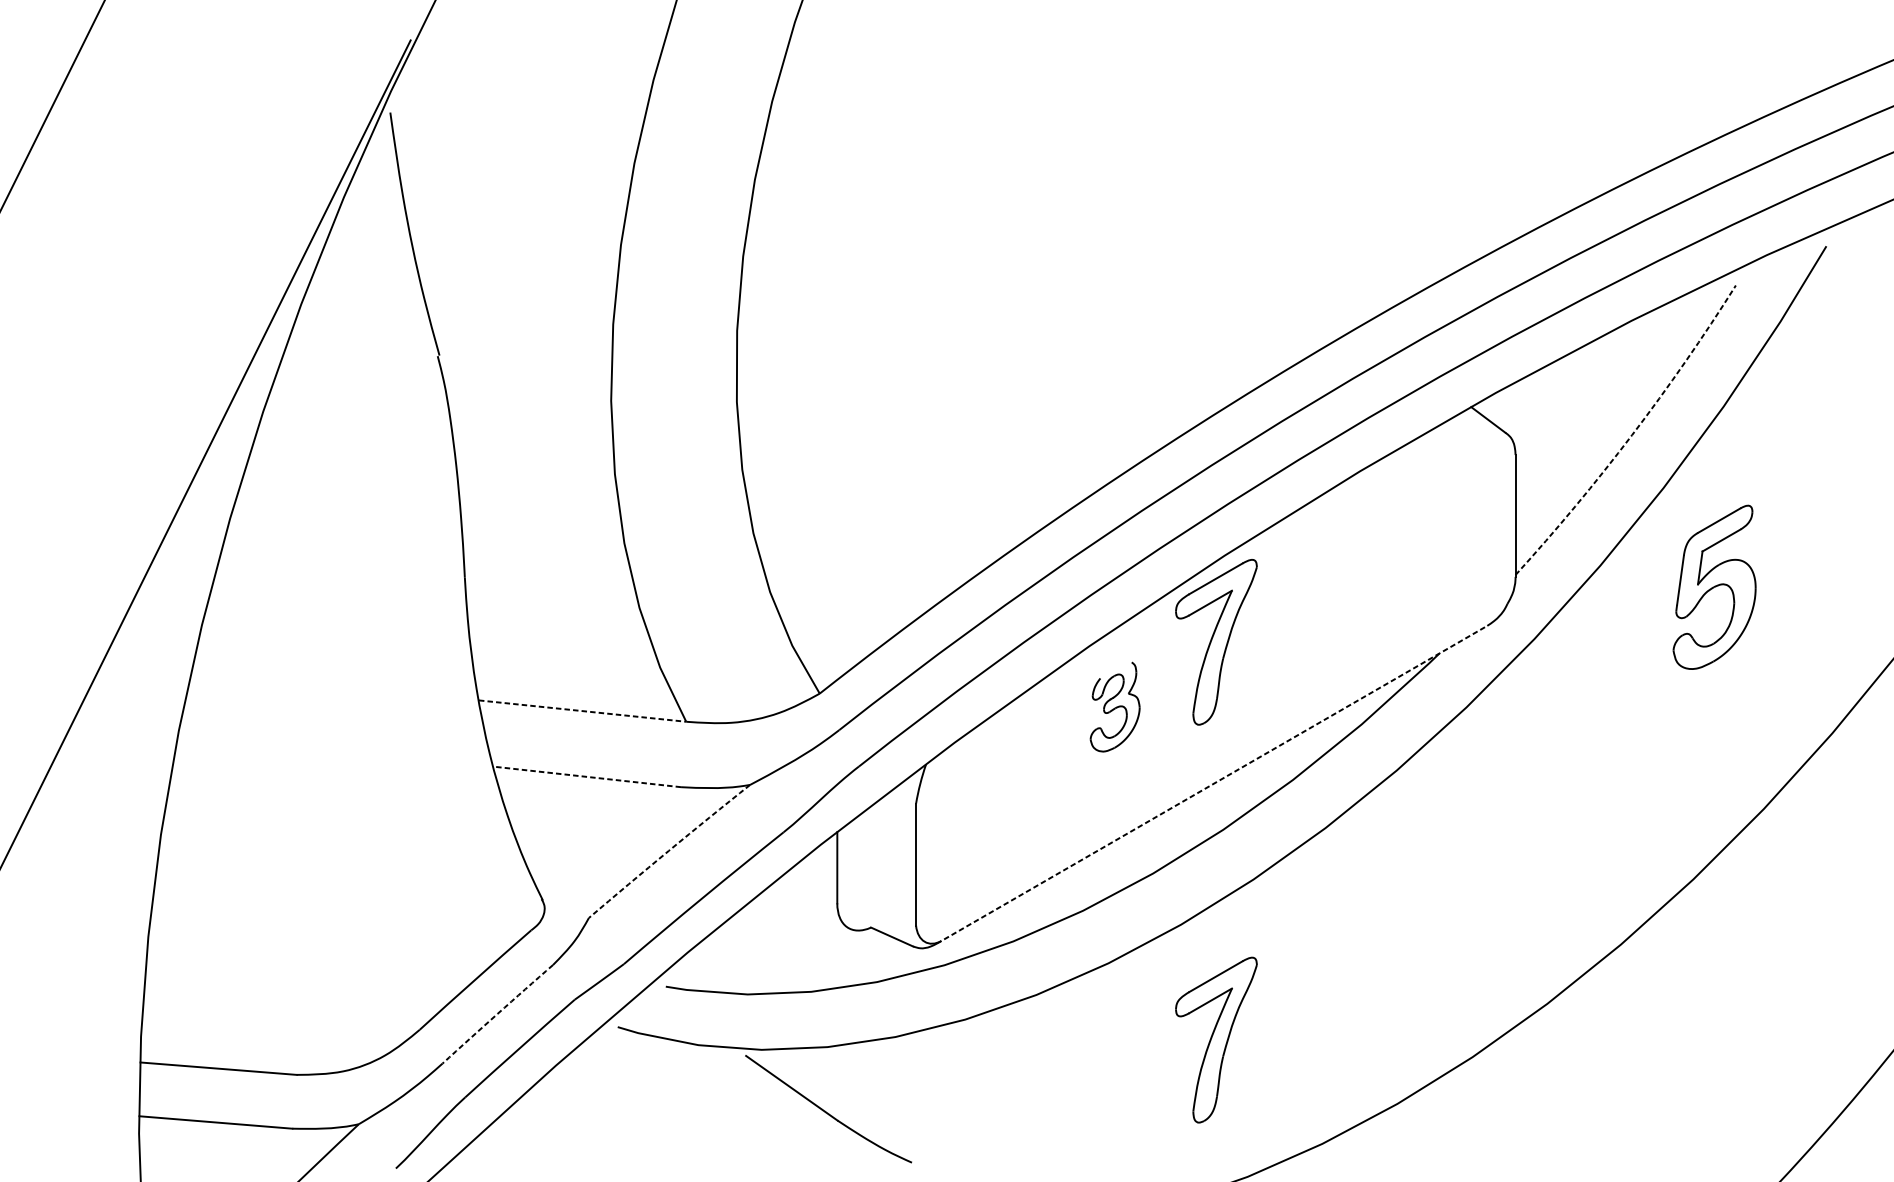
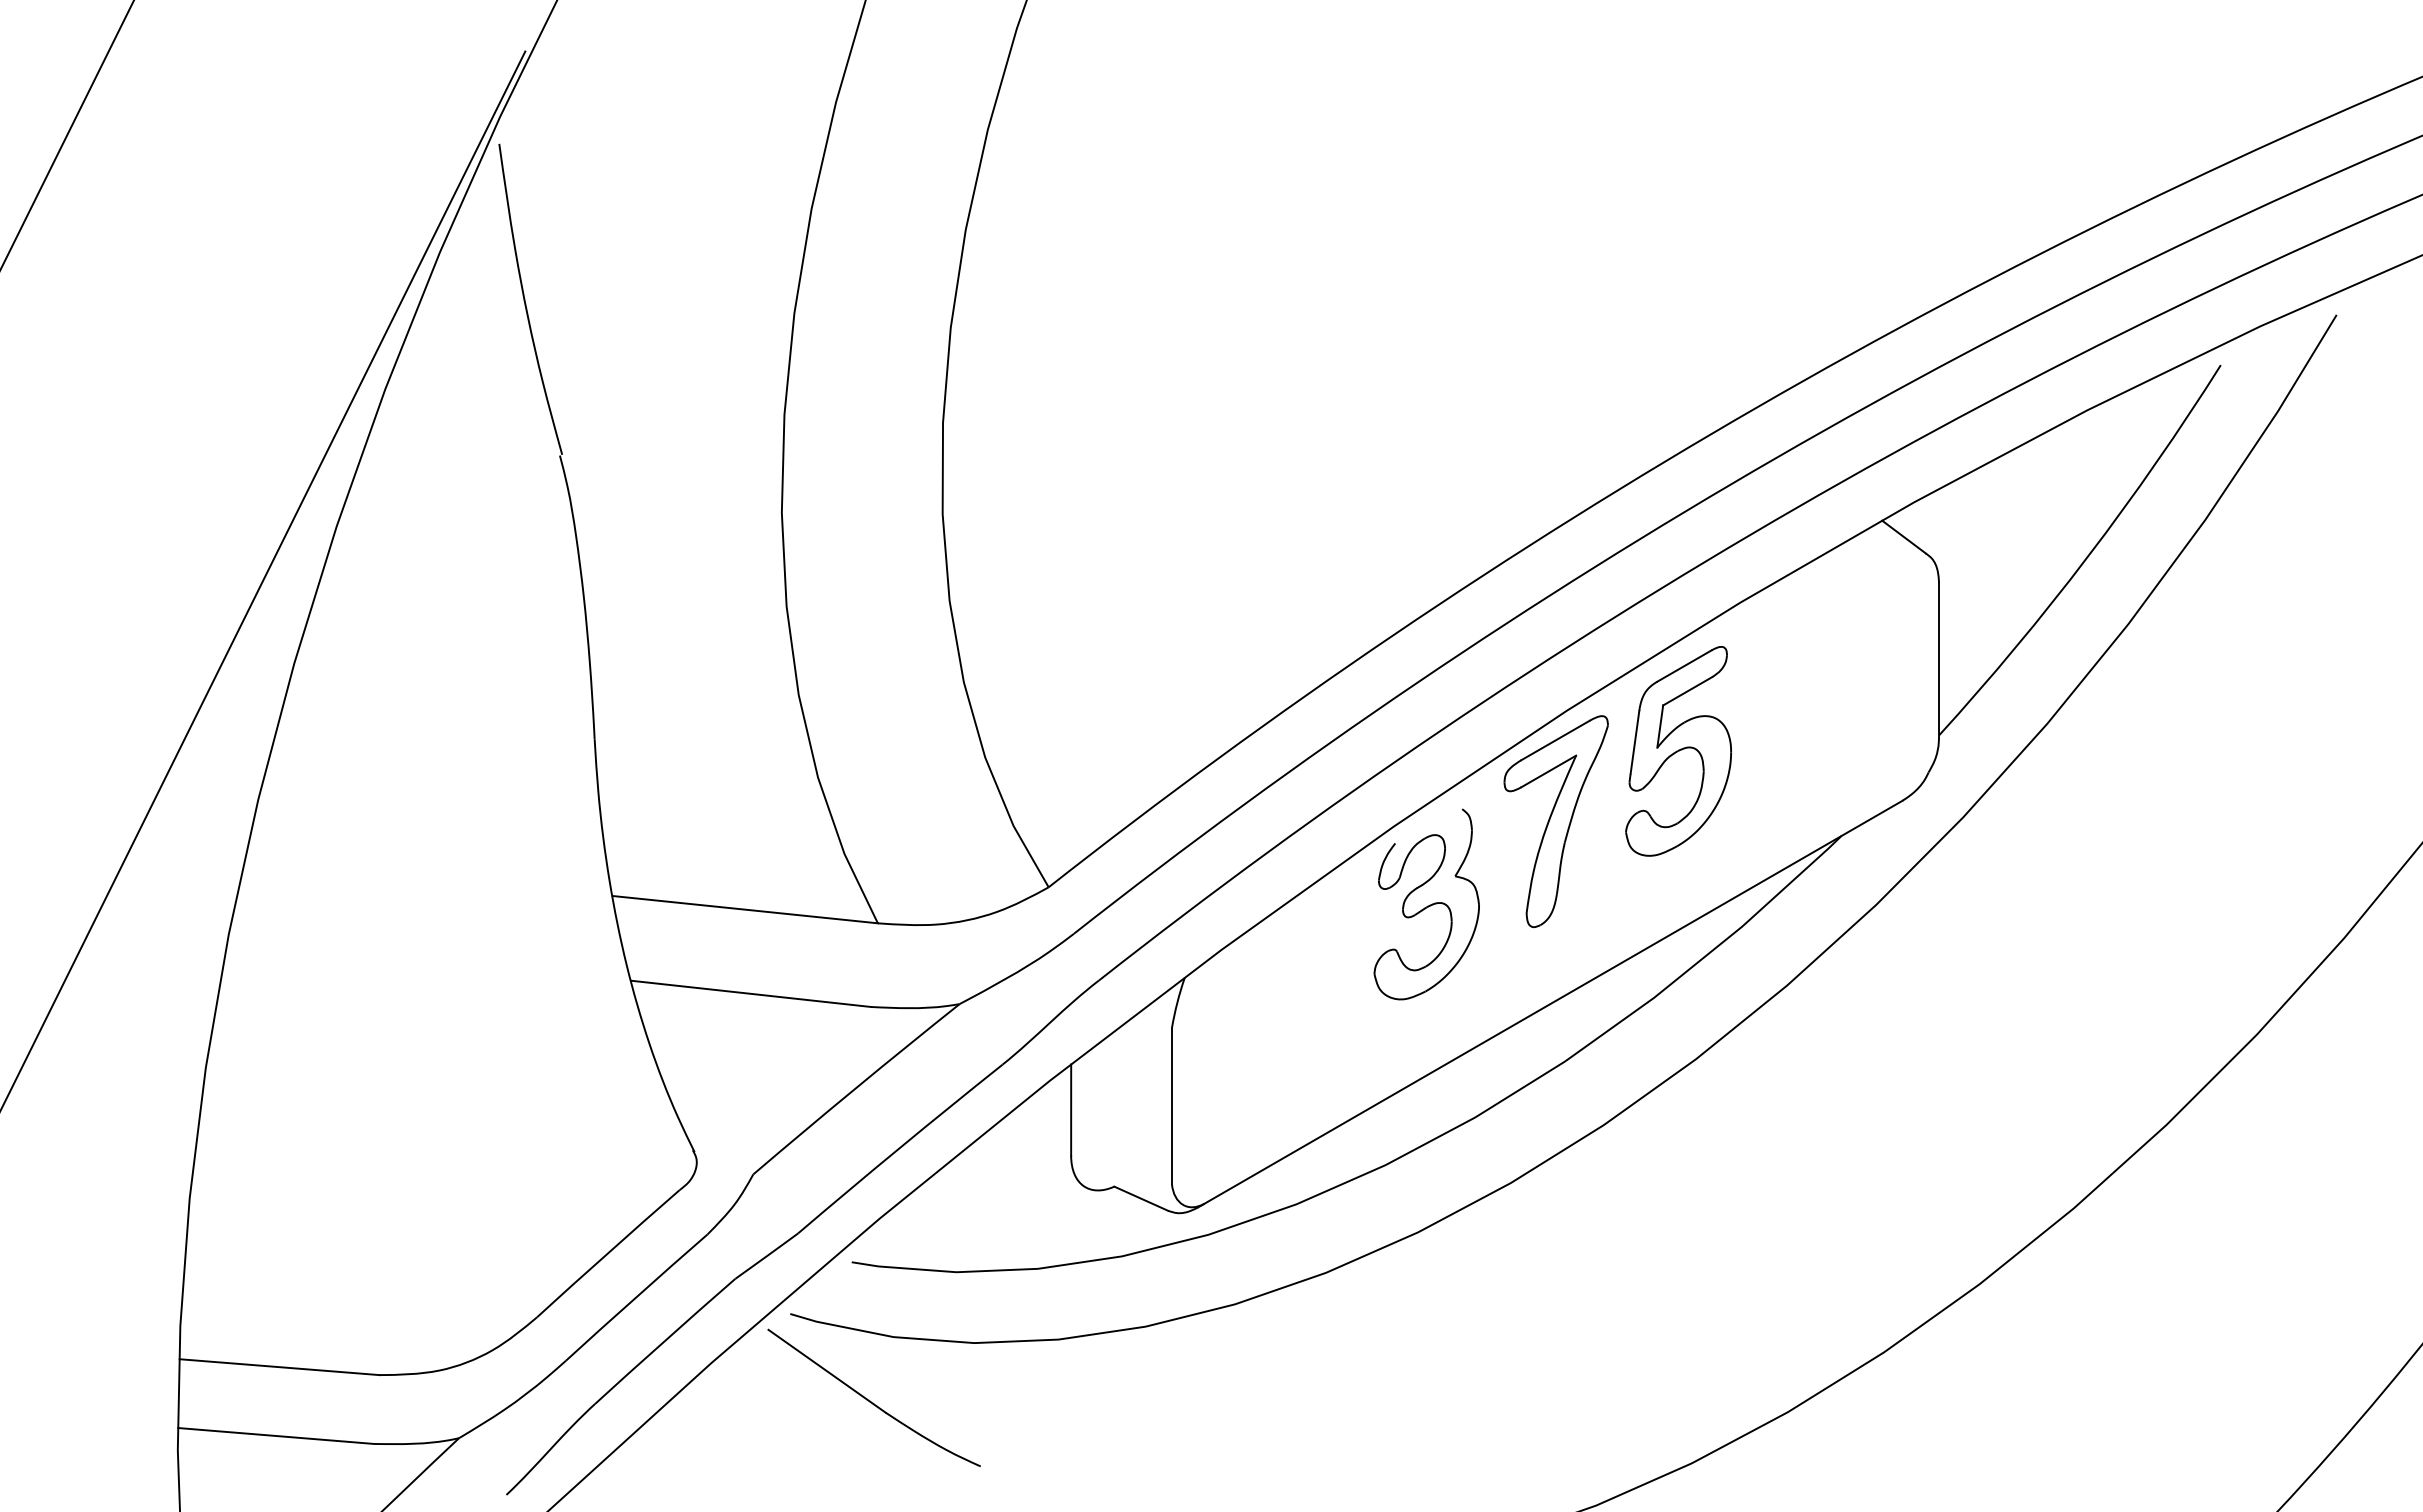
arc: (1632, 435) -> (2088, 556), dashed -> solid
part: (1714, 587) -> (1678, 751), moved
part: (1115, 707) -> (1426, 904), size x1.67
line: (582, 710) -> (745, 909), dashed -> solid
line: (587, 776) -> (751, 993), dashed -> solid
line: (1211, 784) -> (1550, 1003), dashed -> solid
arc: (668, 850) -> (855, 1088), dashed -> solid
arc: (497, 1014) -> (636, 1297), dashed -> solid
part: (1215, 1040) -> (1555, 1330), removed
part: (828, 1108) -> (873, 1397), moved

